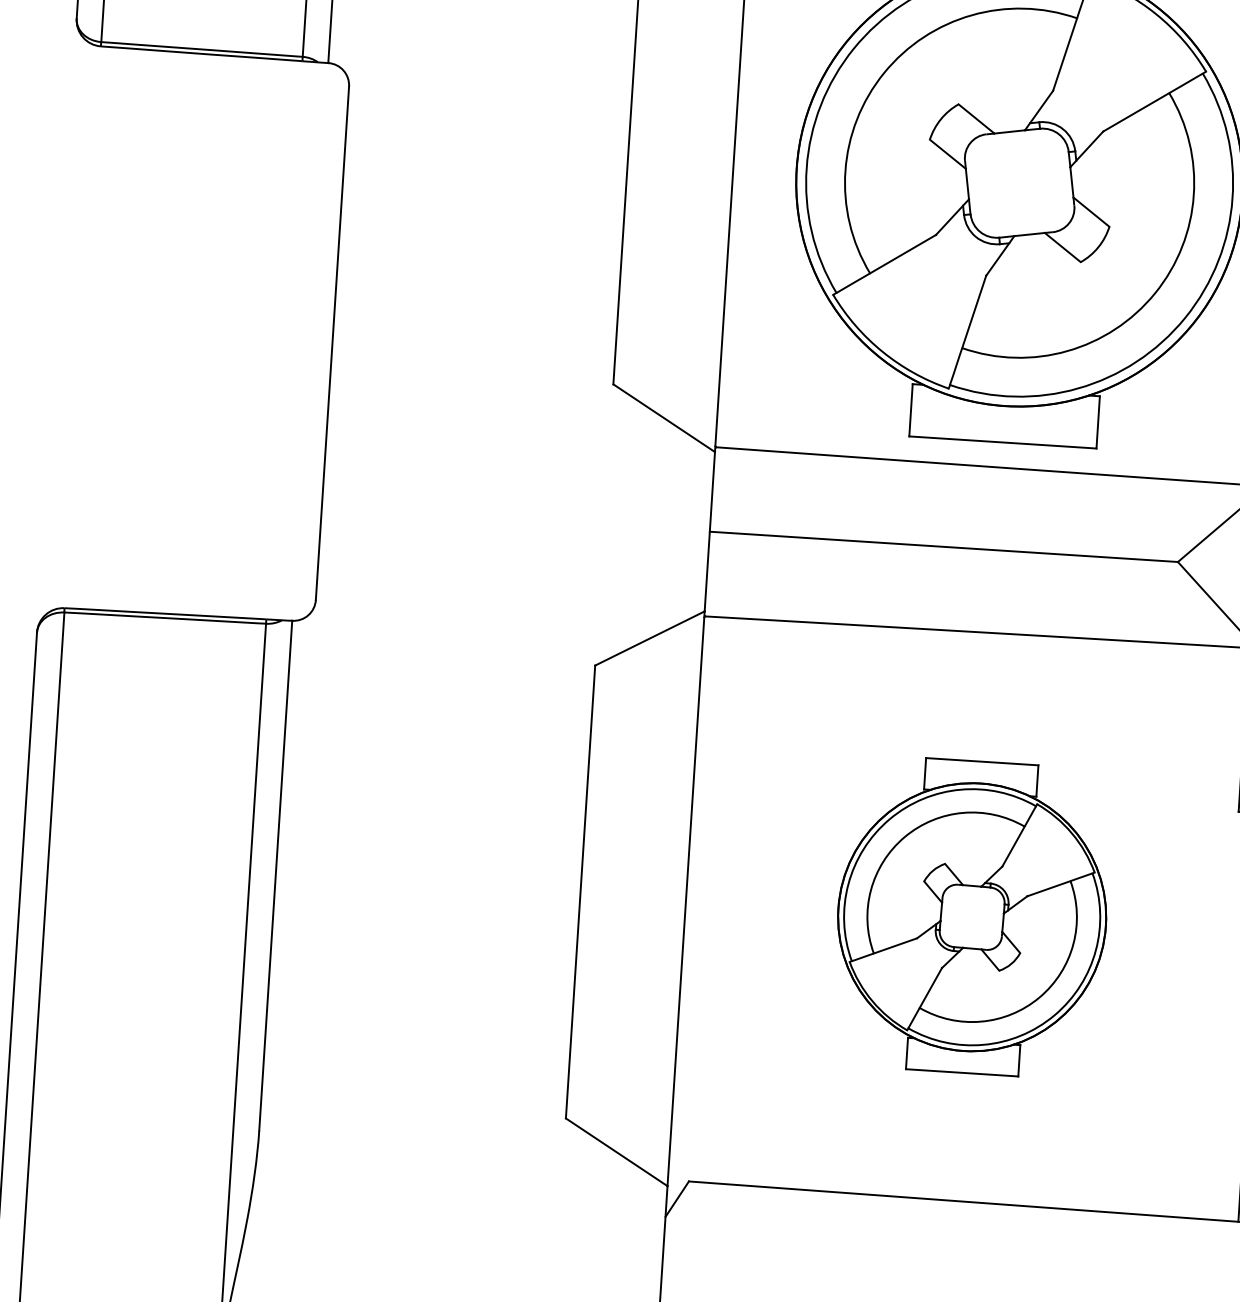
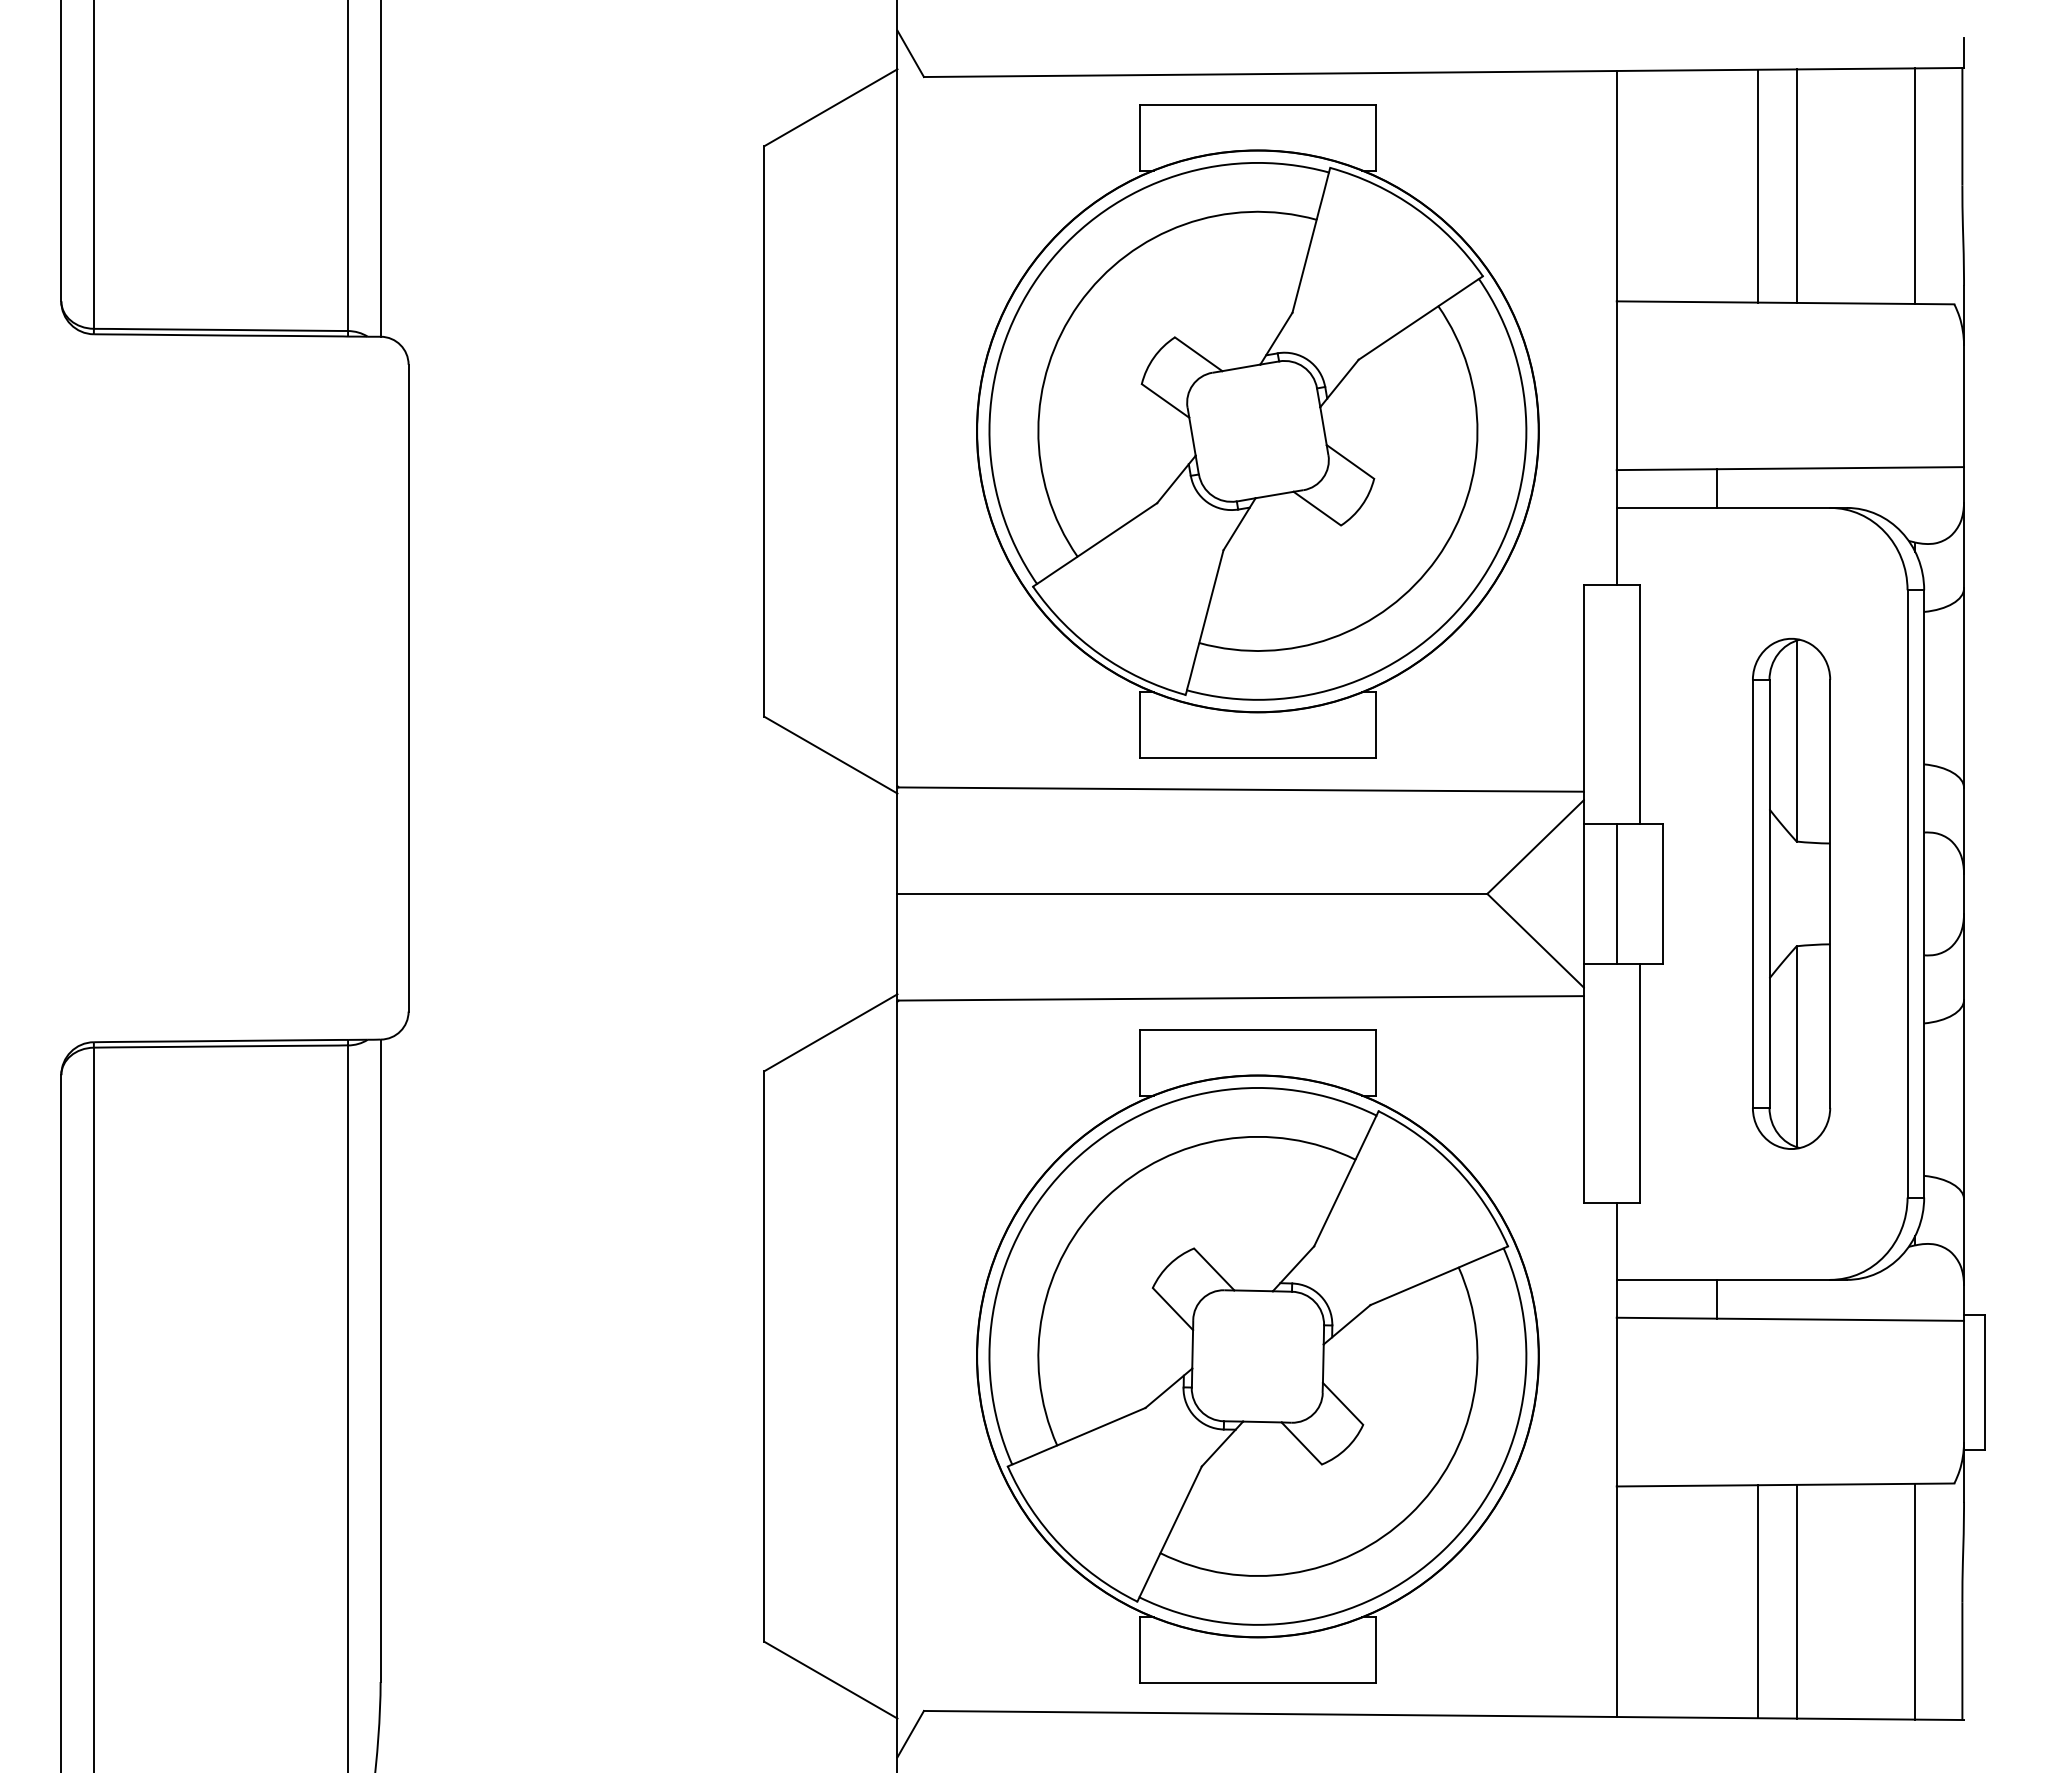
part: (971, 917) -> (1257, 1356), size x1.67

